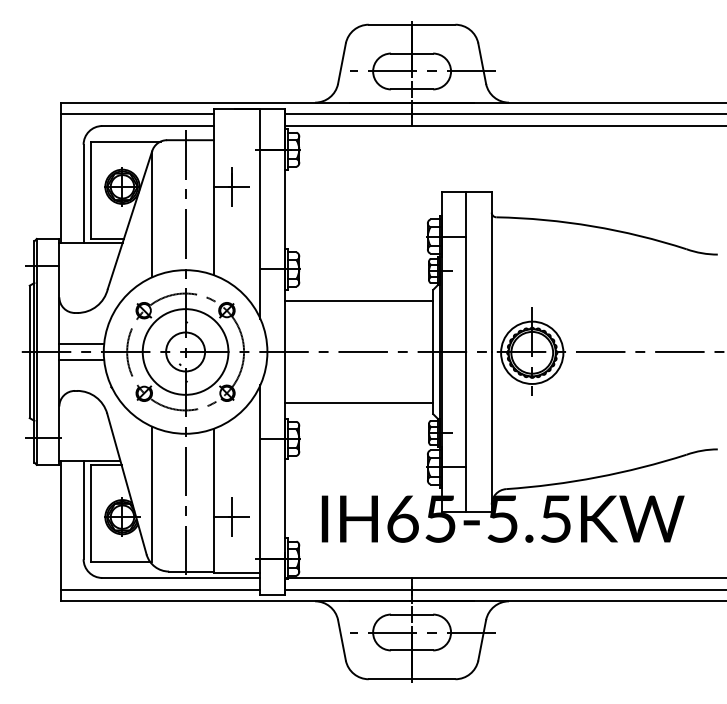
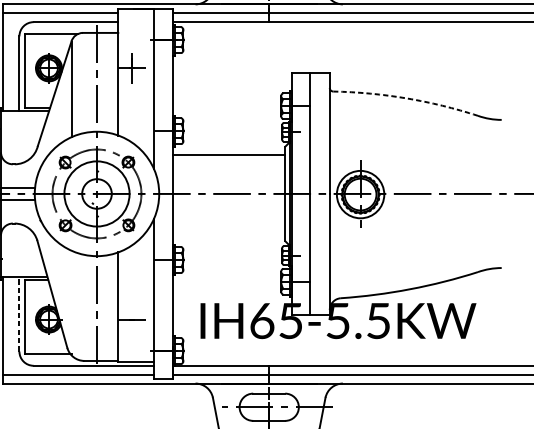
arc: (592, 226) -> (406, 98), solid -> dashed
line: (359, 402) -> (229, 232), removed
line: (152, 492) -> (71, 300), removed
line: (83, 509) -> (19, 313), solid -> dashed
line: (231, 517) -> (131, 319), removed

